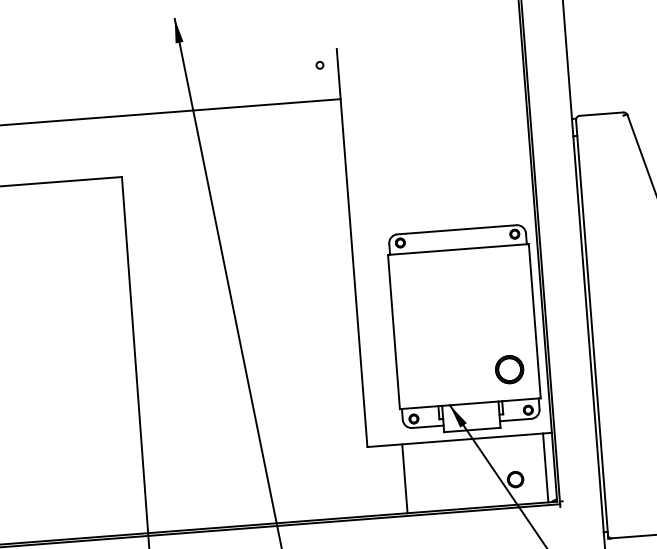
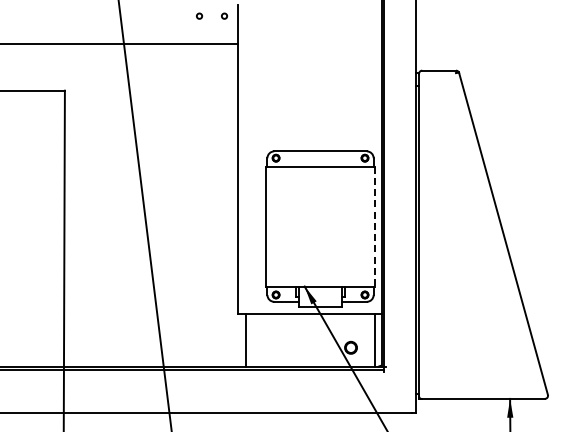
circle: (287, 66) -> (199, 15), added
line: (535, 321) -> (375, 226), solid -> dashed
circle: (509, 369) -> (352, 262), removed
line: (404, 478) -> (245, 340), moved

